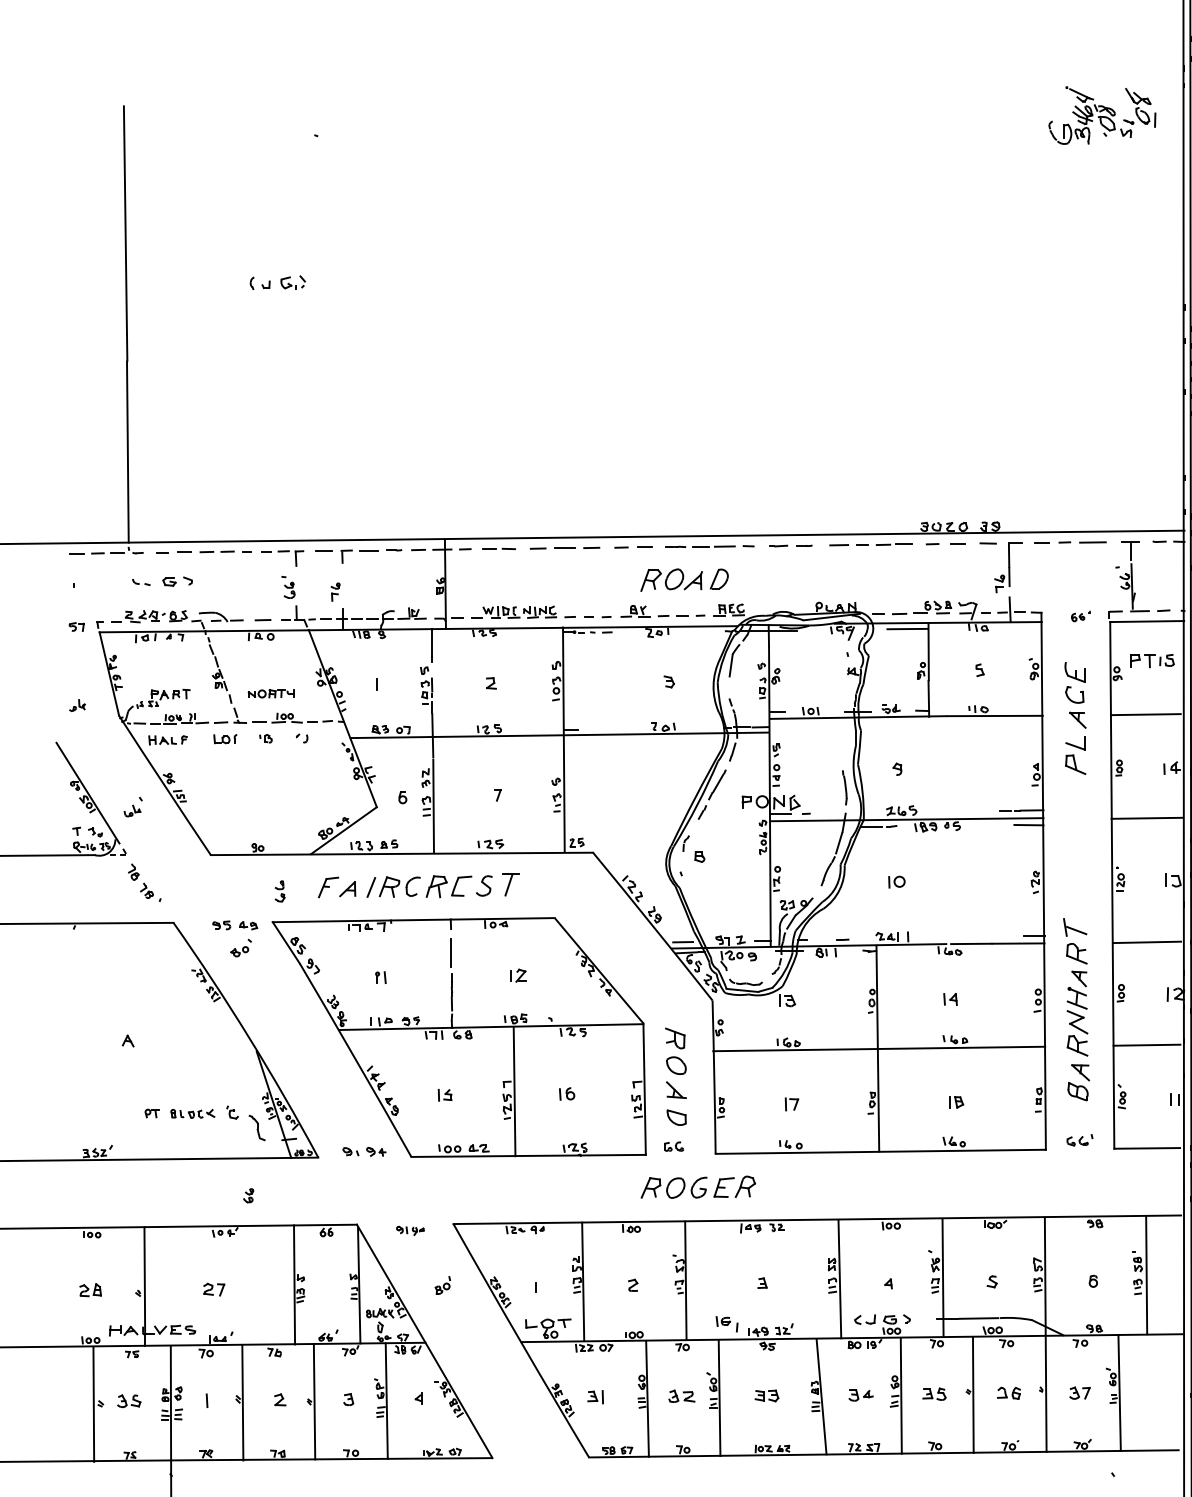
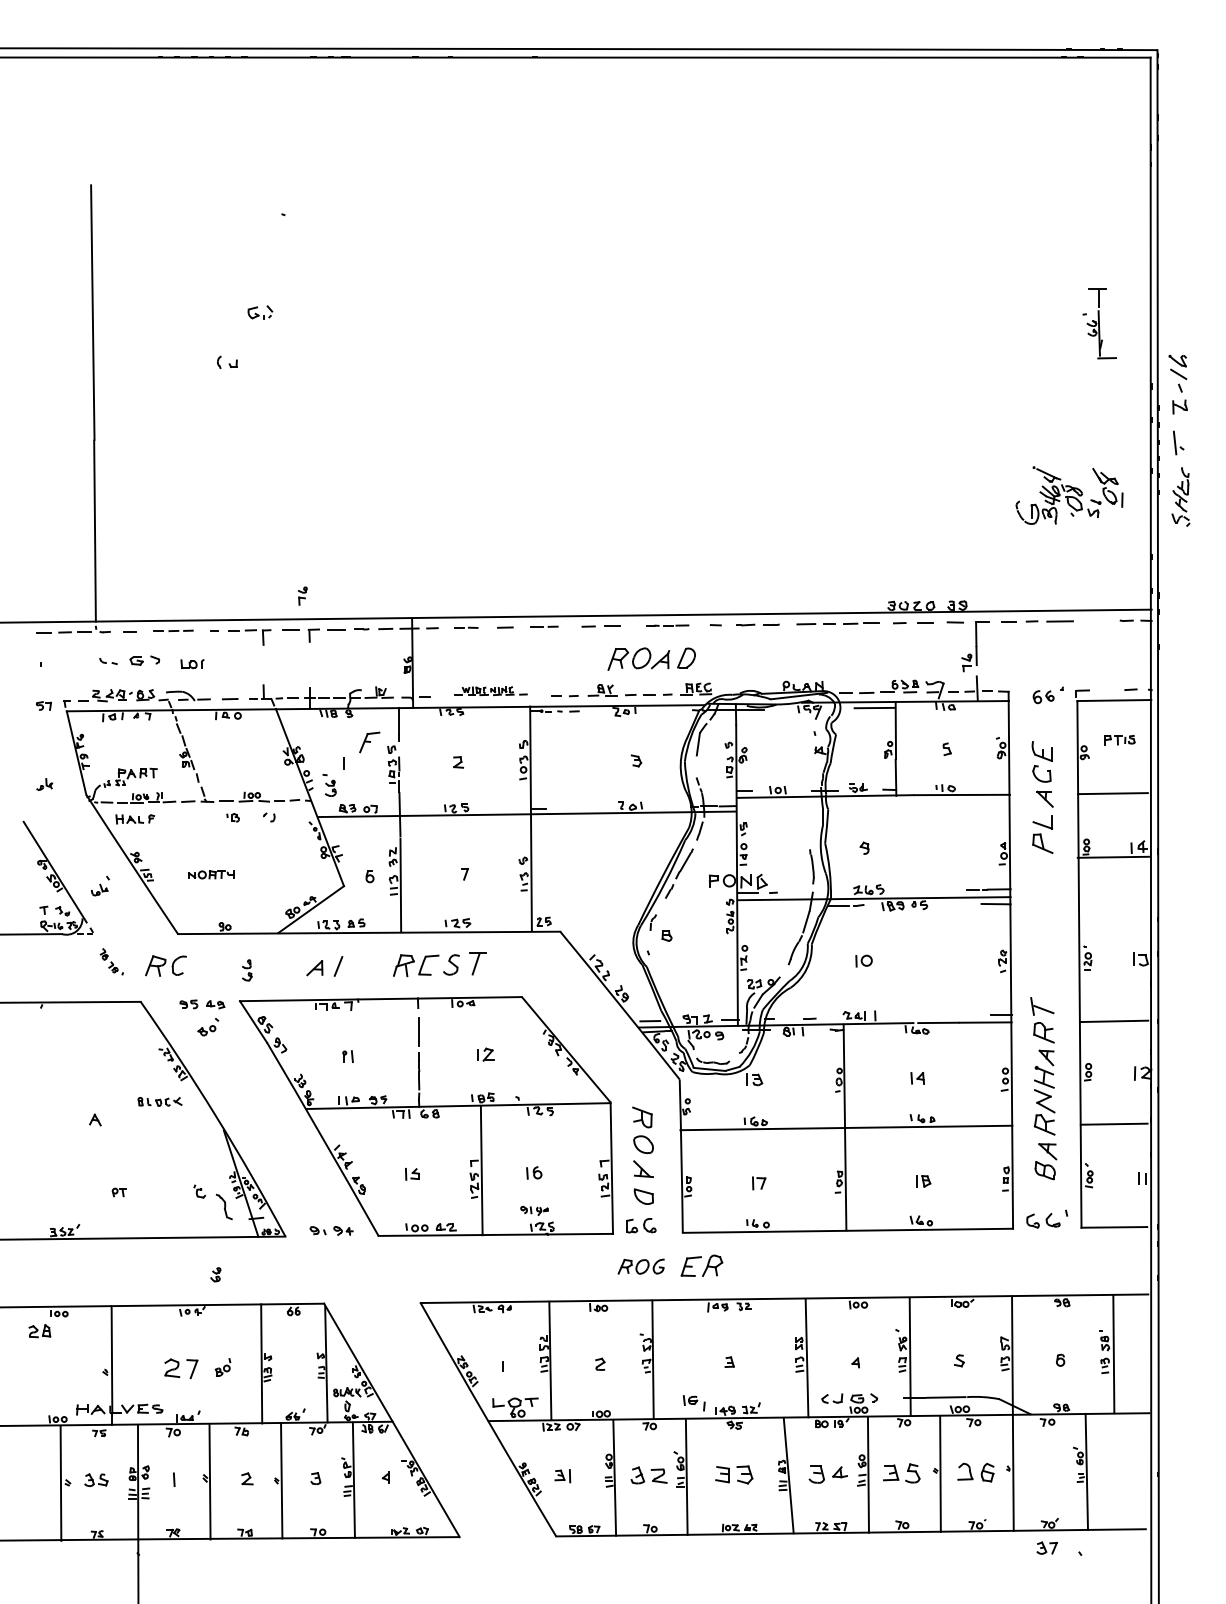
part: (1102, 115) -> (1069, 495), moved
part: (293, 282) -> (260, 312), moved
part: (700, 546) -> (667, 625), size x0.6
part: (577, 547) -> (544, 626), size x0.6
part: (499, 548) -> (466, 627), size x0.7
part: (206, 551) -> (173, 630), size x0.7
part: (1132, 576) -> (1099, 323), moved
part: (288, 587) -> (329, 785), moved
part: (335, 591) -> (302, 595), moved
part: (523, 611) -> (490, 690), size x0.7
part: (1080, 616) -> (1047, 695), size x1.6
part: (1152, 661) -> (1119, 740), size x0.7
part: (271, 693) -> (211, 874), moved
part: (225, 739) -> (192, 664), moved
line: (1146, 817) -> (1112, 856), moved
part: (144, 882) -> (111, 961), size x0.7
part: (399, 886) -> (165, 965), moved
part: (328, 887) -> (369, 742), moved
part: (192, 1113) -> (159, 1101), moved
part: (1079, 1140) -> (1046, 1219), size x1.6
part: (674, 1146) -> (641, 1225), size x1.6
part: (674, 1187) -> (641, 1266), size x0.7
part: (410, 1230) -> (534, 1210), moved
part: (442, 1285) -> (222, 1367), moved
part: (214, 1289) -> (181, 1368), size x1.6
part: (90, 1290) -> (39, 1331), moved
part: (1009, 1392) -> (976, 1471), size x1.6
part: (1079, 1392) -> (1046, 1547), moved
part: (934, 1393) -> (901, 1472), size x1.6
part: (681, 1395) -> (648, 1474), size x1.4
part: (766, 1395) -> (733, 1474), size x1.6
part: (860, 1395) -> (827, 1474), size x1.6

